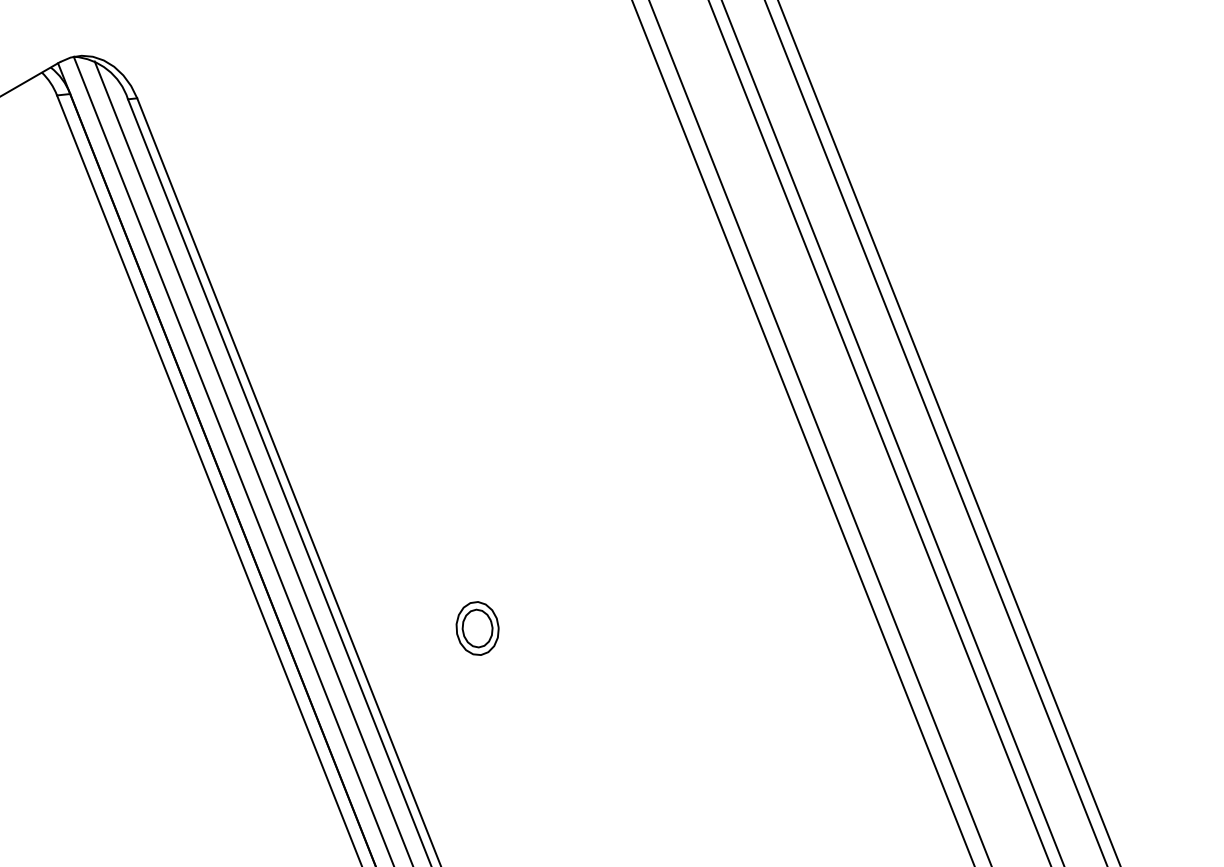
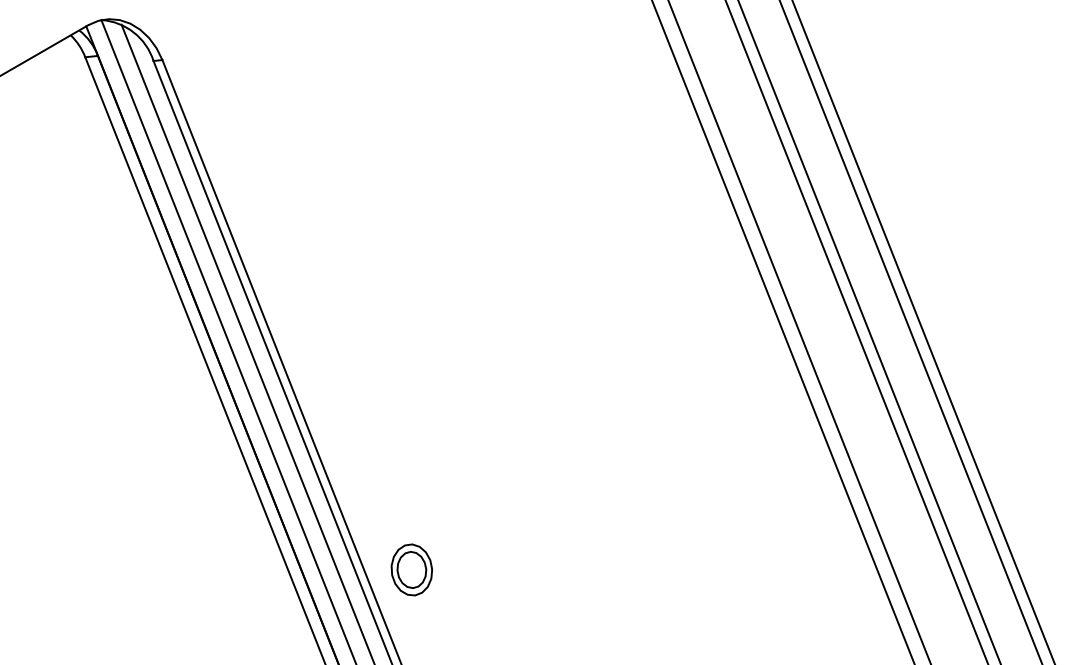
part: (477, 628) -> (411, 569), moved

